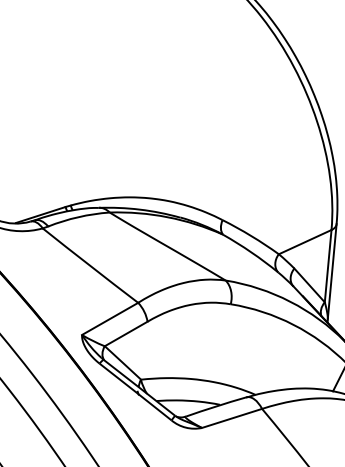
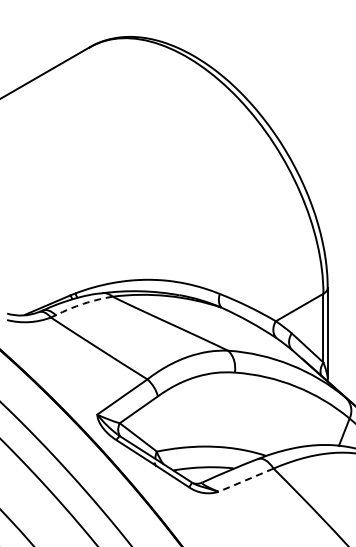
arc: (78, 216) -> (83, 303), solid -> dashed
line: (232, 418) -> (246, 480), solid -> dashed

